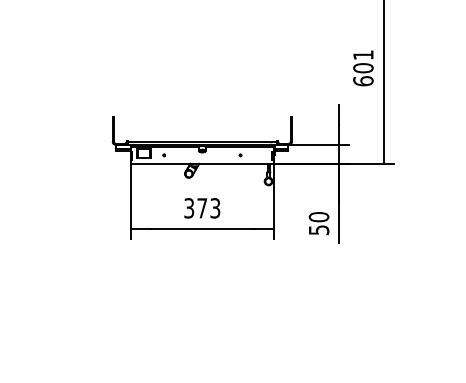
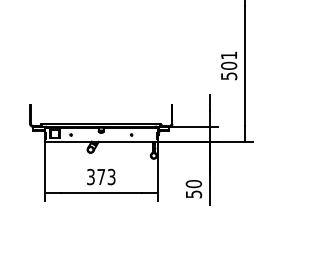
text: (363, 81) -> (229, 76), 601 -> 501

